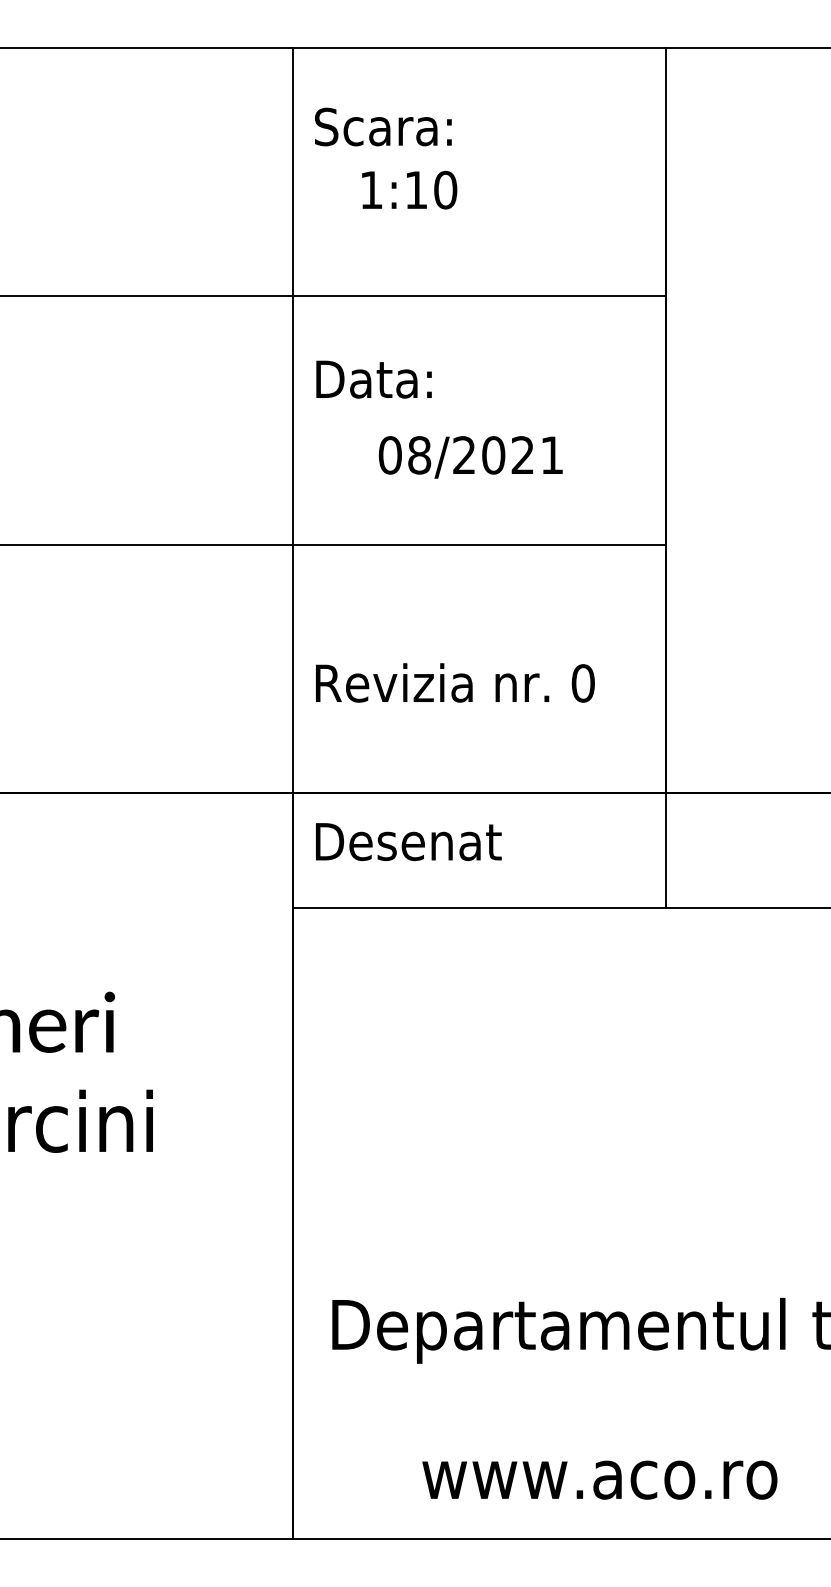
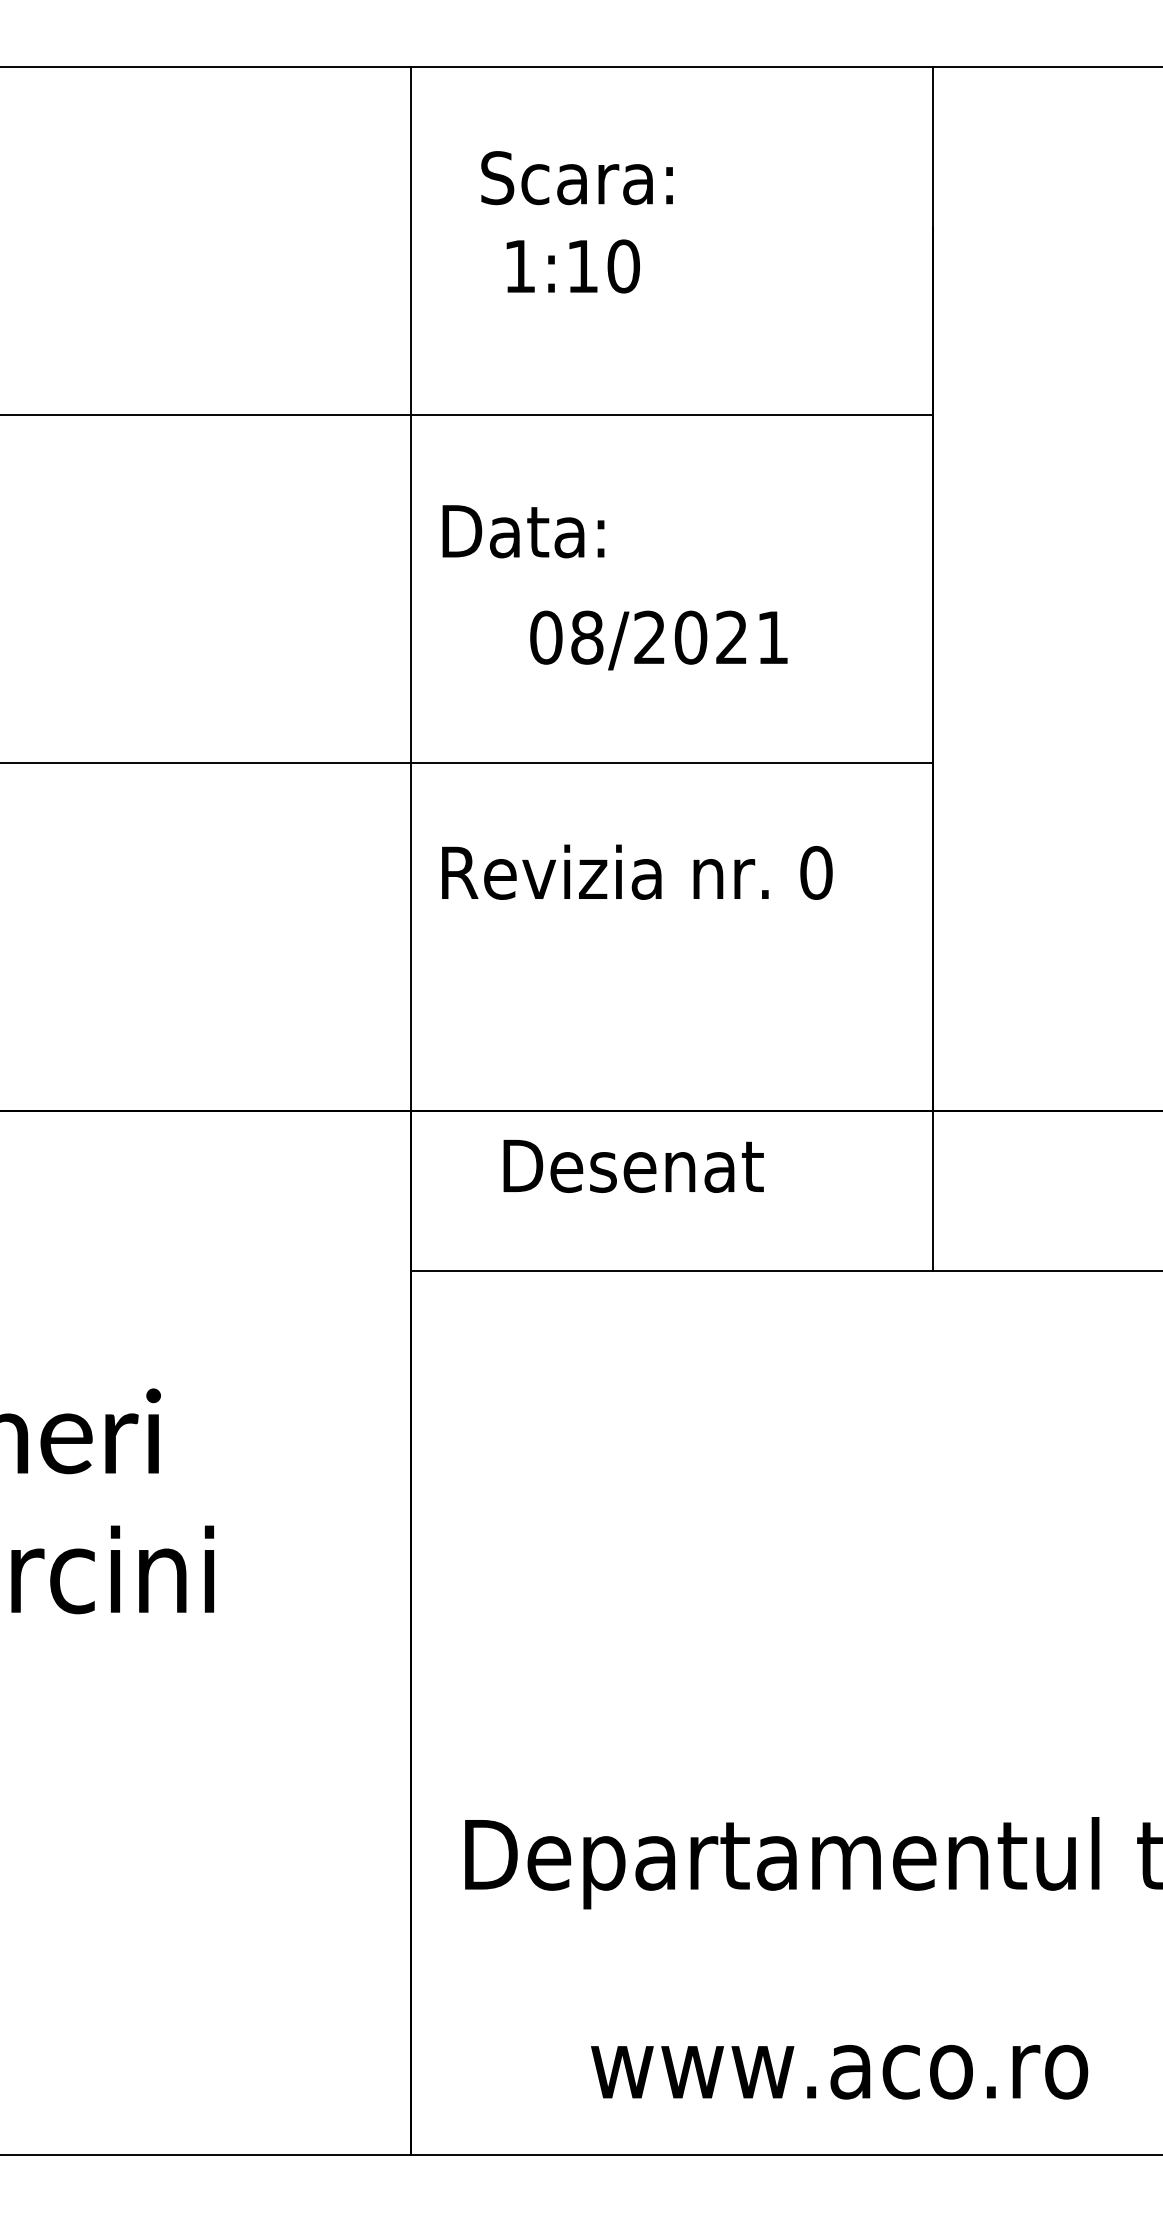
text: (383, 126) -> (577, 177), moved
text: (455, 682) -> (637, 871), moved
text: (408, 842) -> (633, 1166), moved

